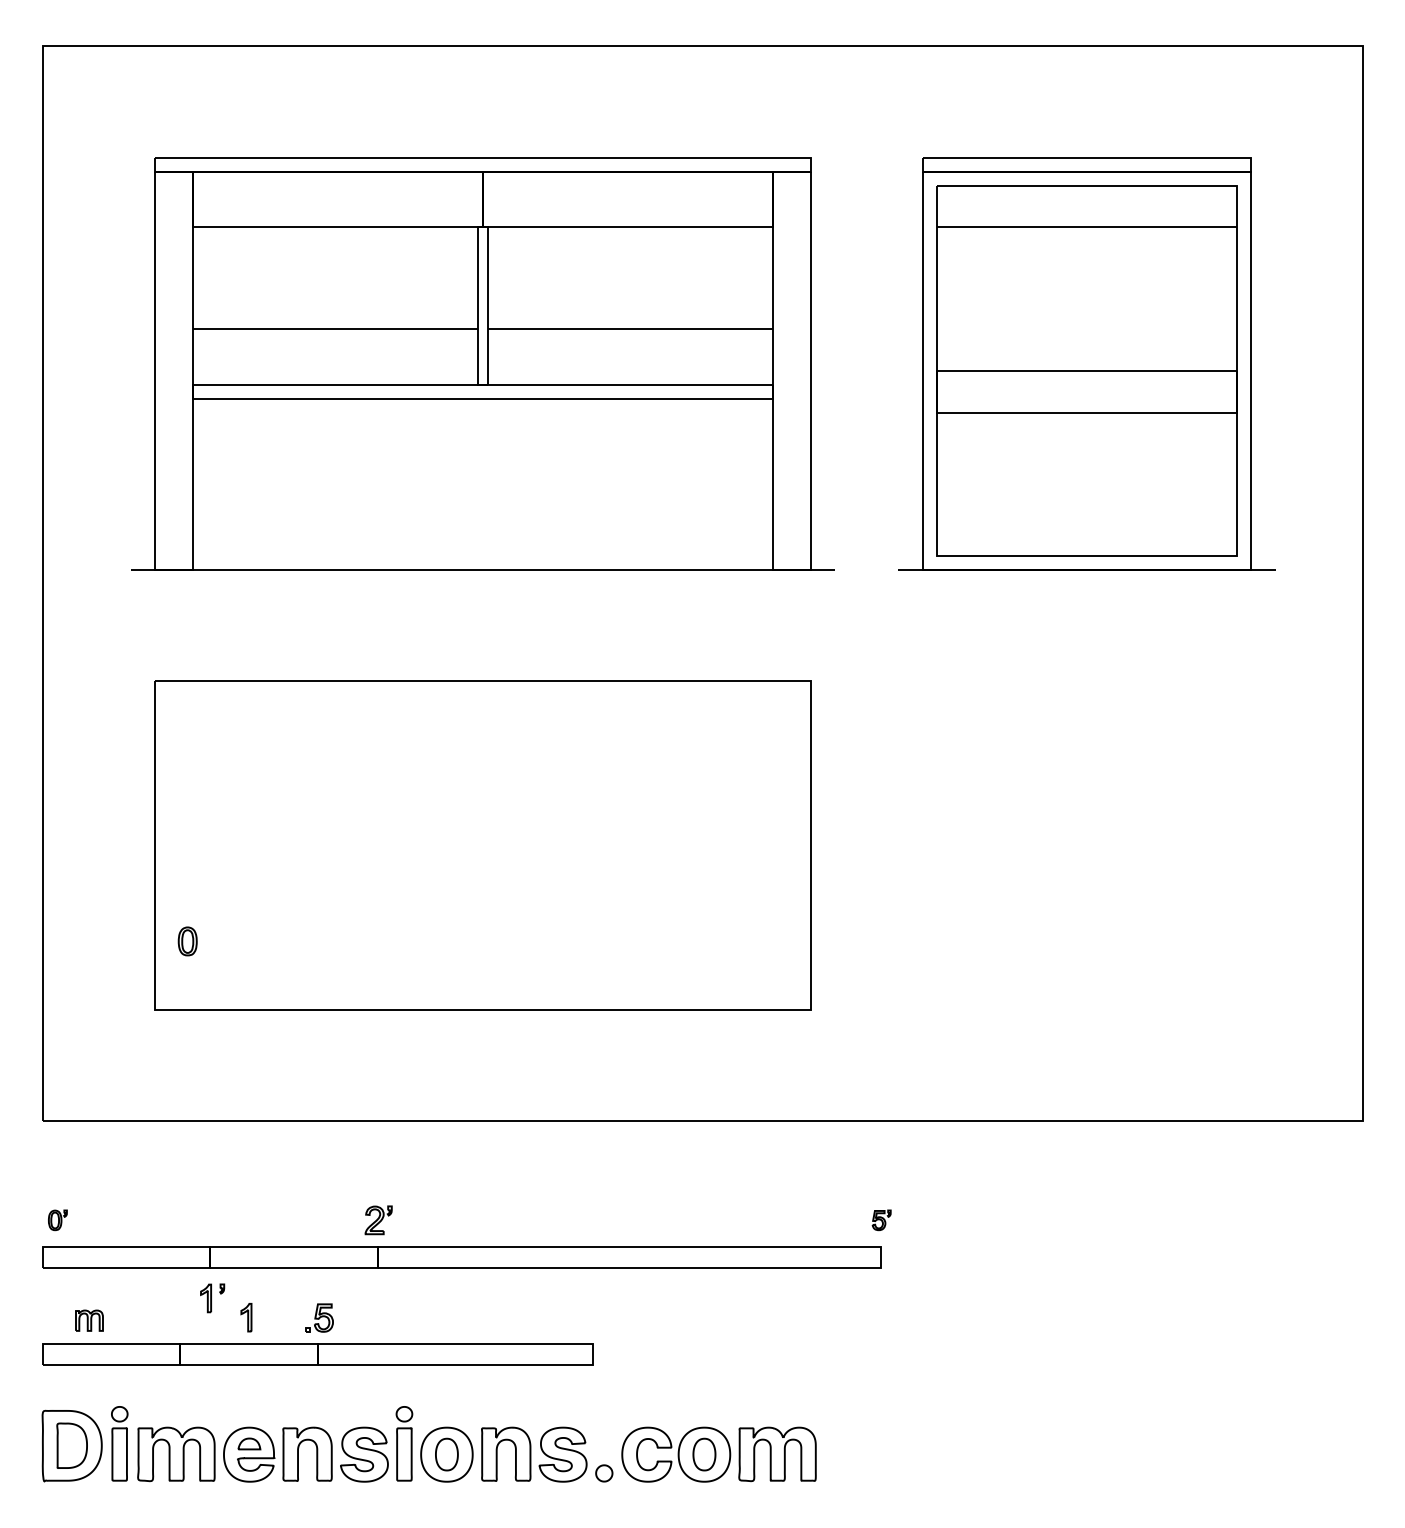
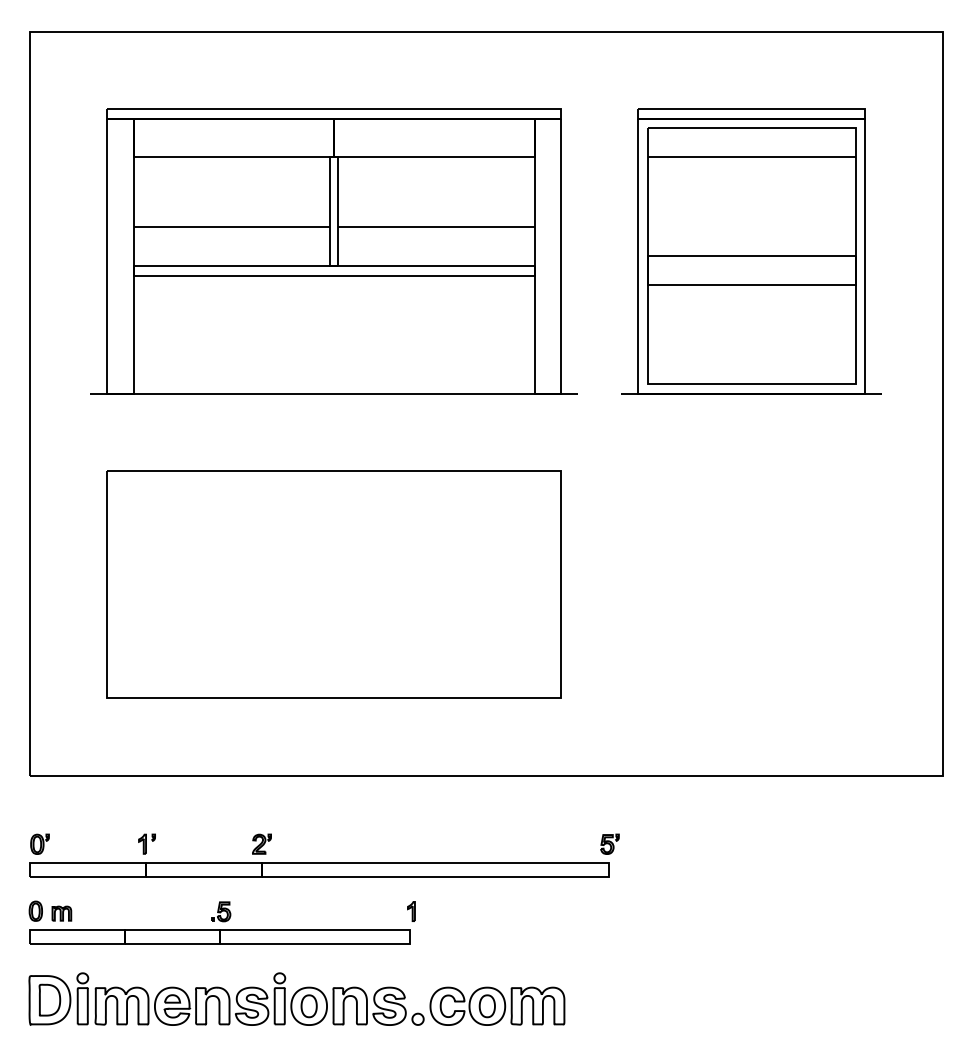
part: (187, 940) -> (35, 910), moved
part: (57, 1219) -> (39, 843), size x1.43
part: (881, 1219) -> (609, 843), size x1.43
part: (211, 1297) -> (146, 843), moved
part: (246, 1317) -> (411, 911), moved

